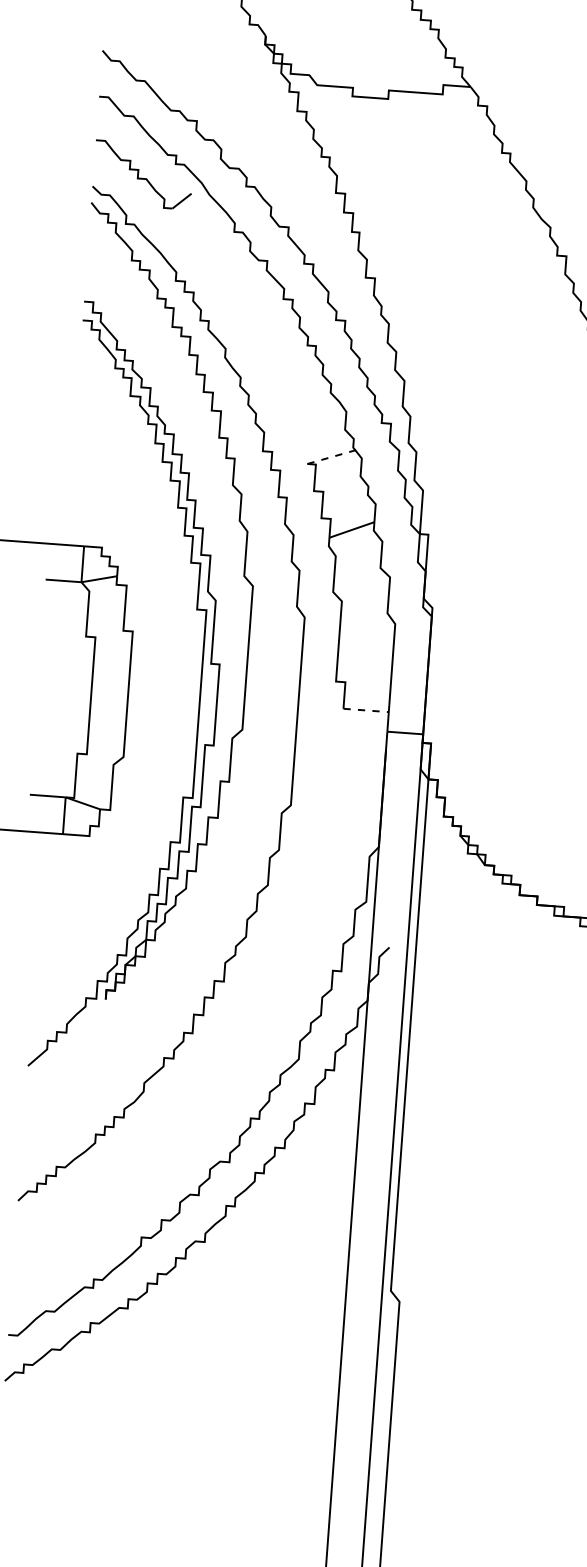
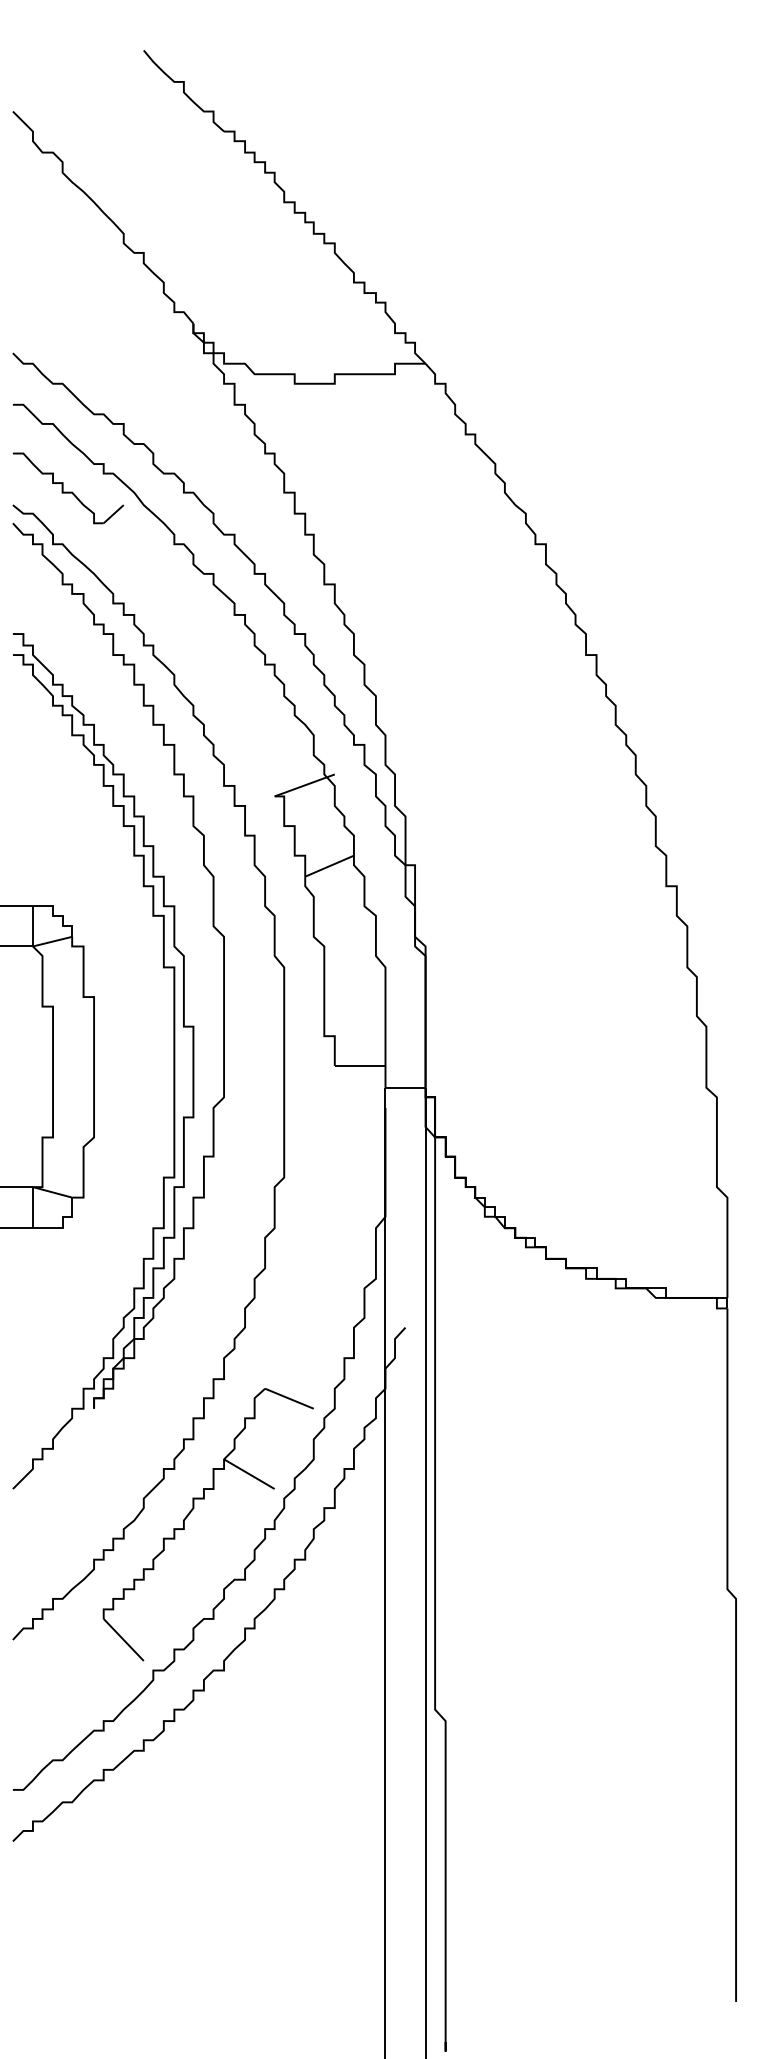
line: (335, 456) -> (305, 785), dashed -> solid
line: (366, 710) -> (360, 1065), dashed -> solid
part: (186, 1098) -> (191, 1512), added

